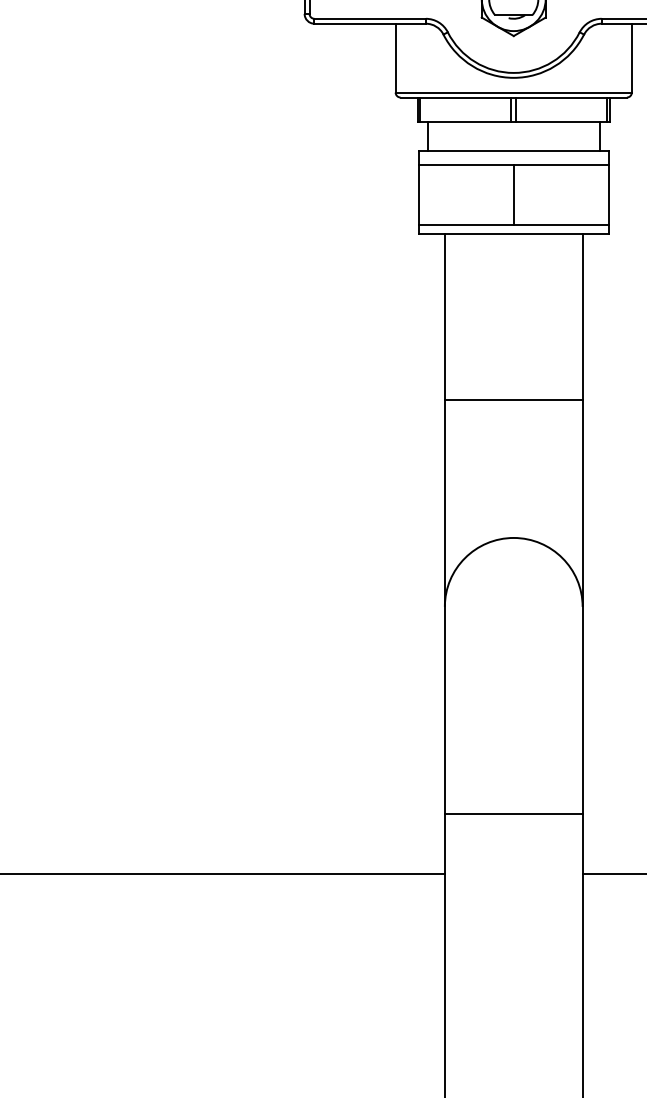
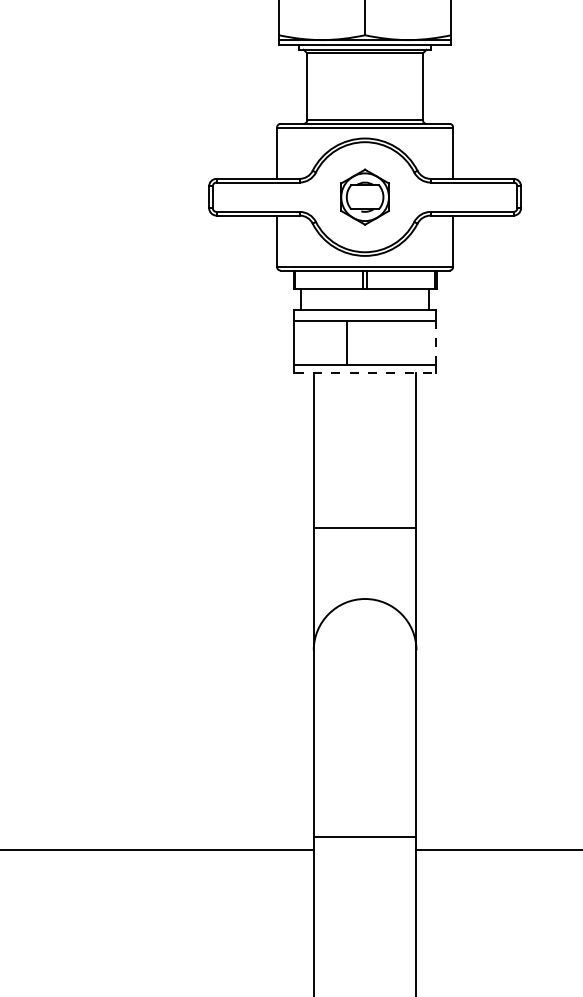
line: (608, 193) -> (435, 342), solid -> dashed
line: (514, 195) -> (347, 343), moved
line: (514, 234) -> (365, 372), solid -> dashed
line: (512, 400) -> (364, 528), moved
line: (512, 813) -> (364, 837), moved

